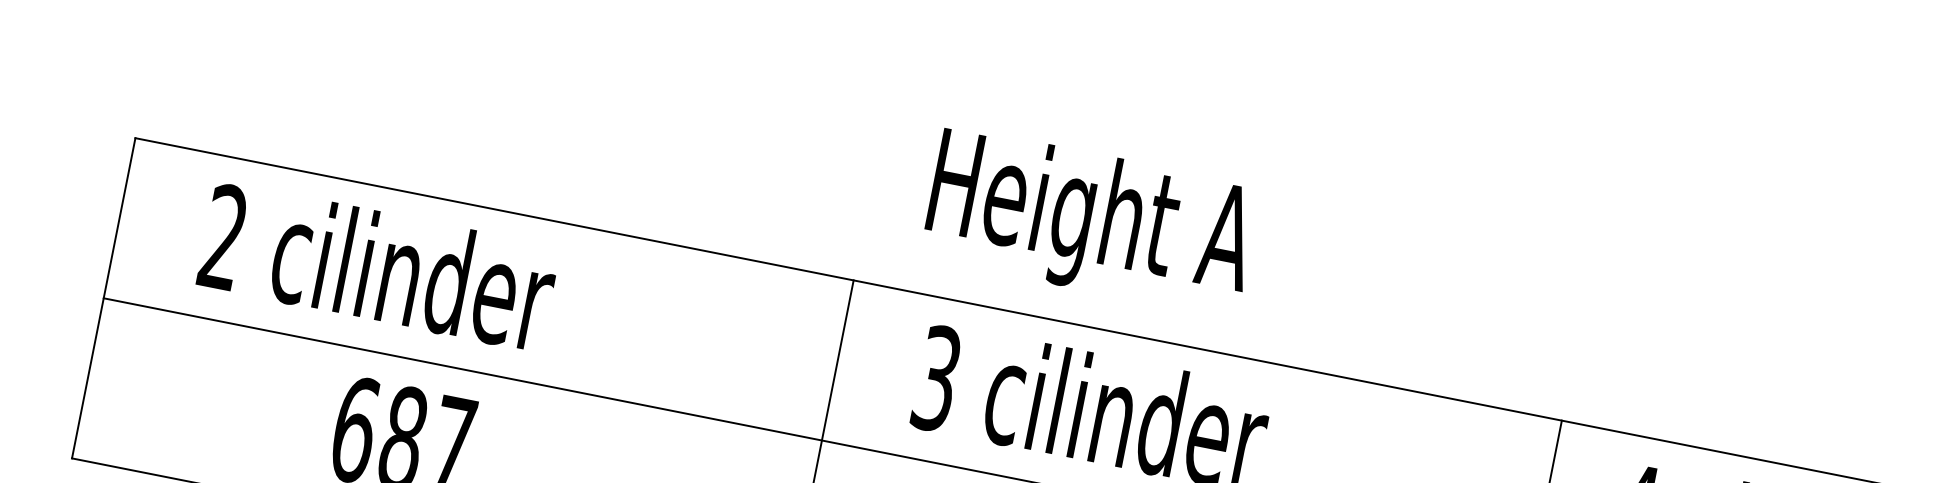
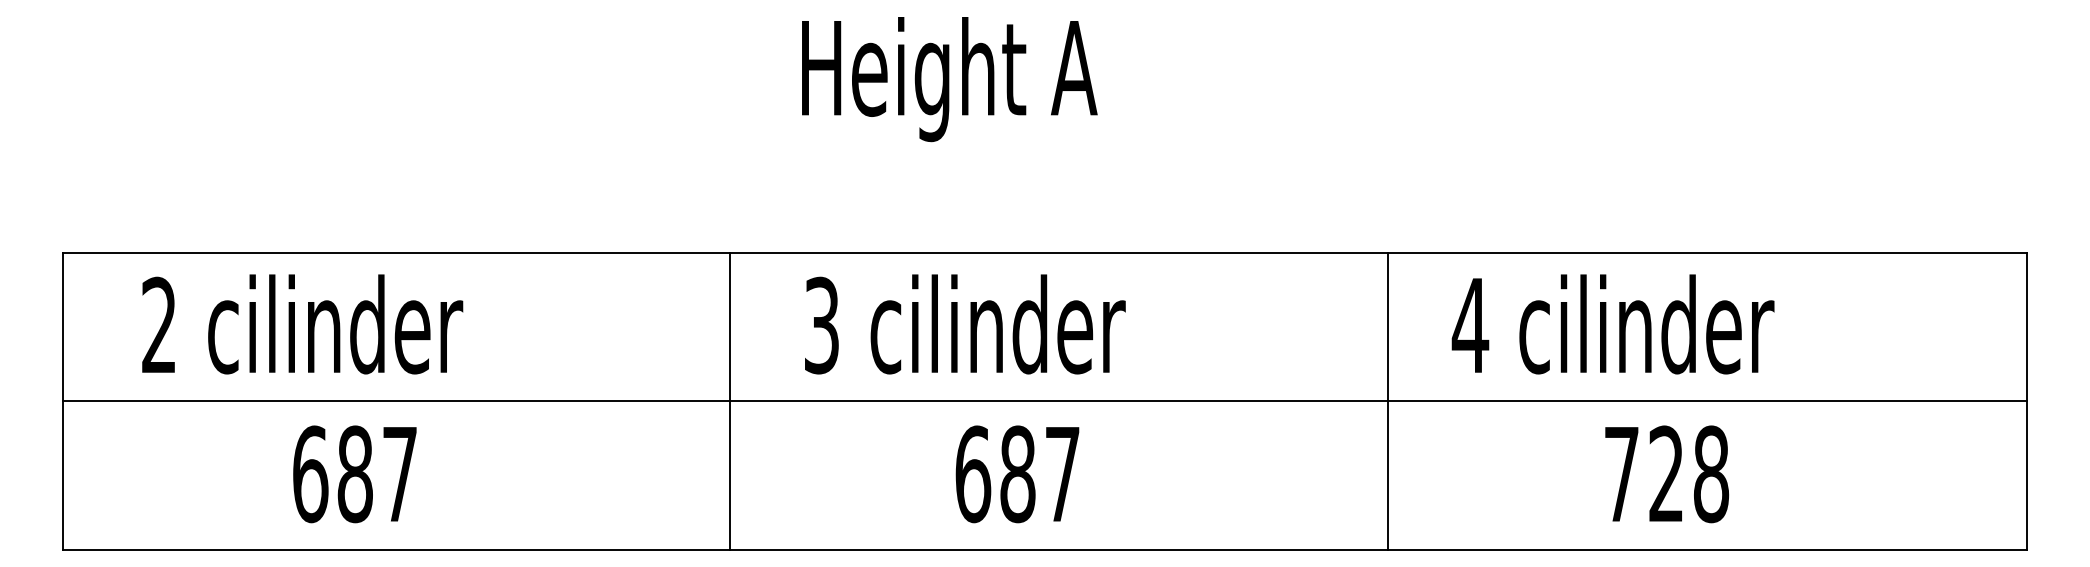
text: (1090, 222) -> (949, 79), moved

